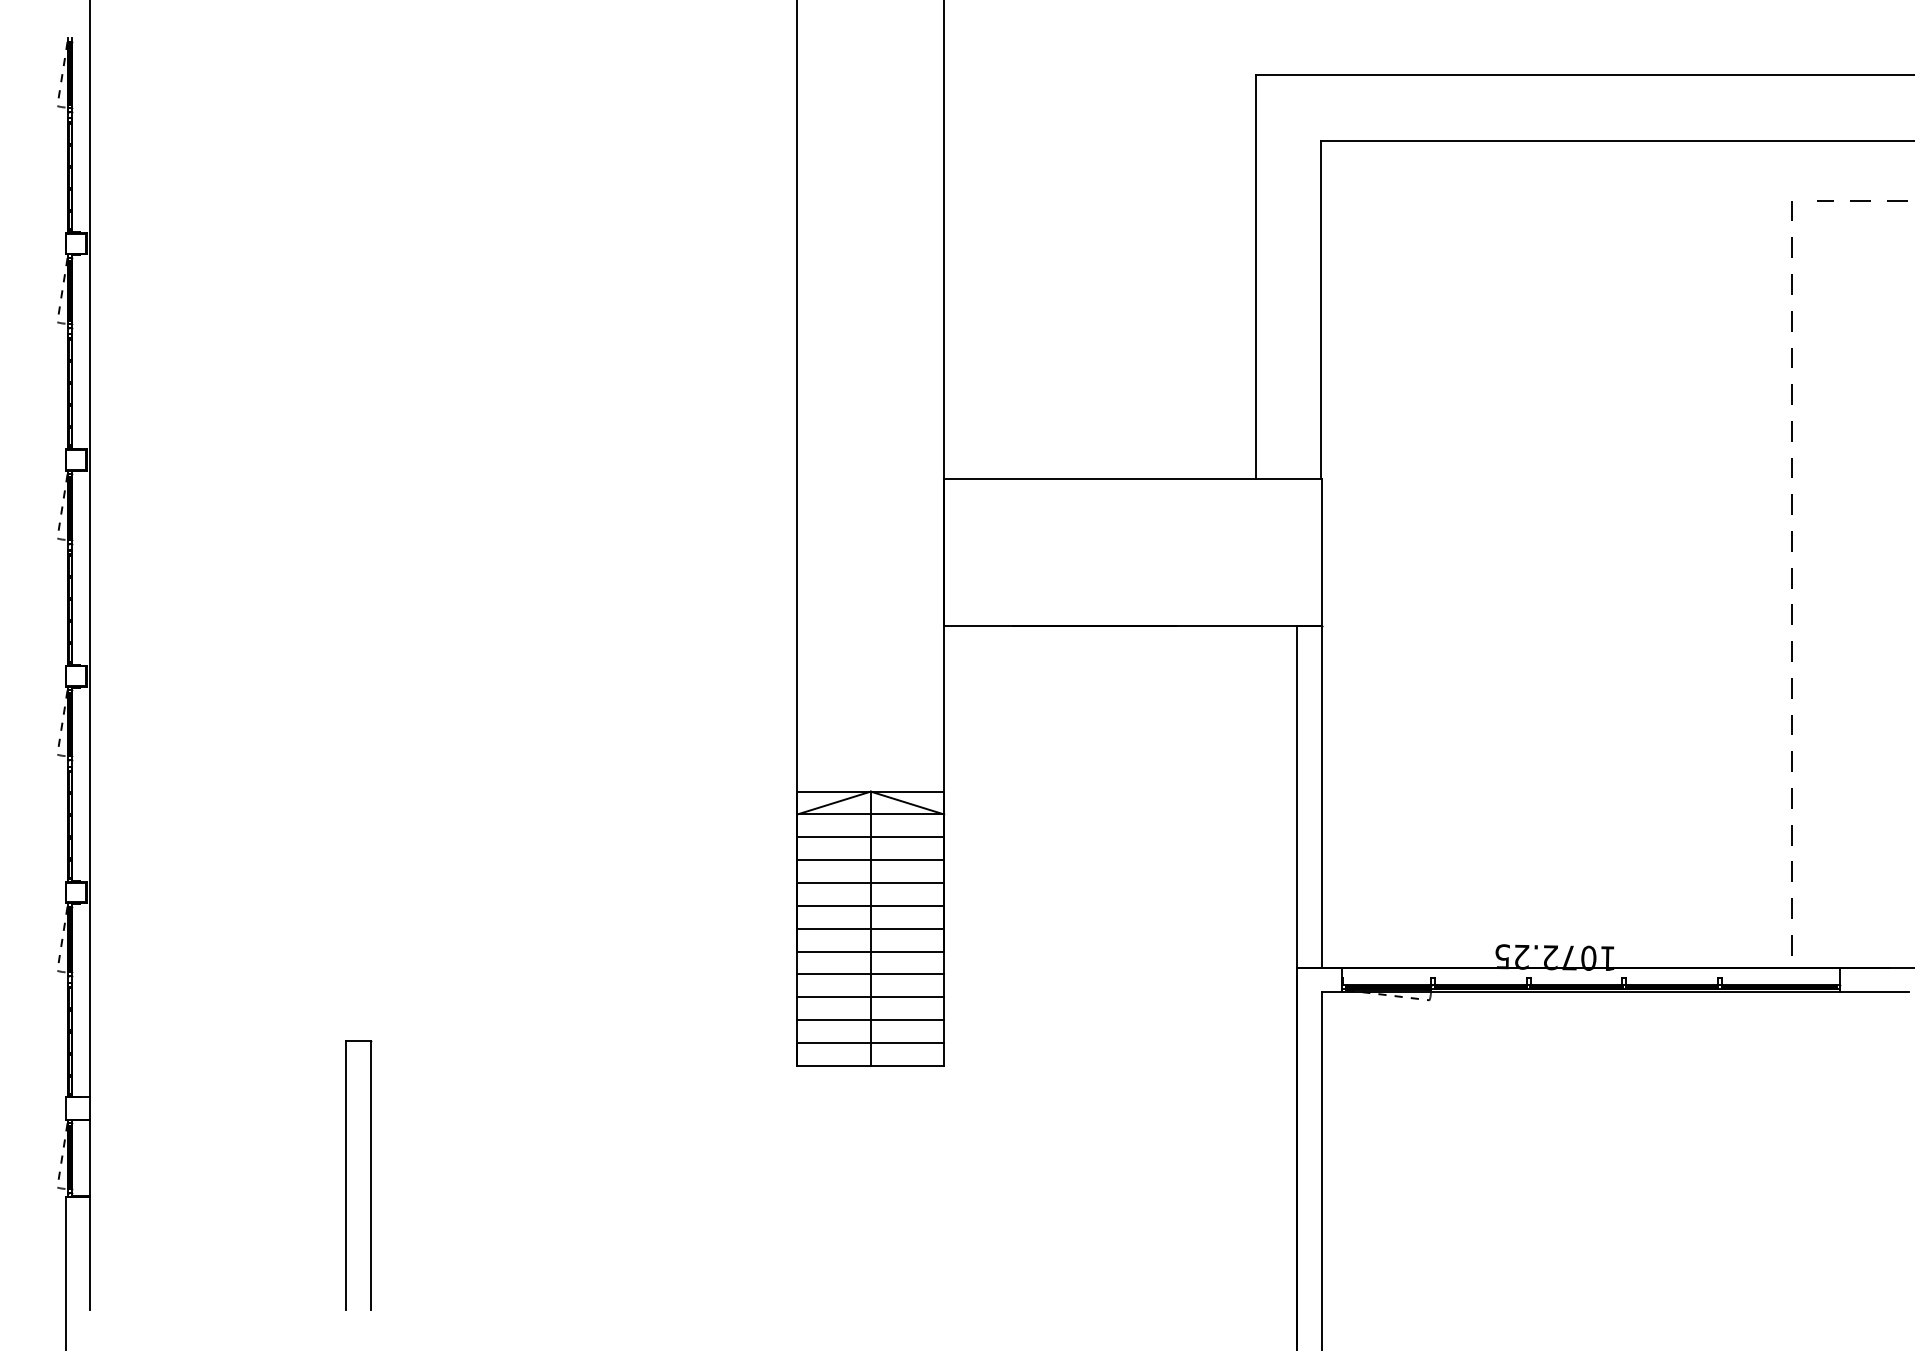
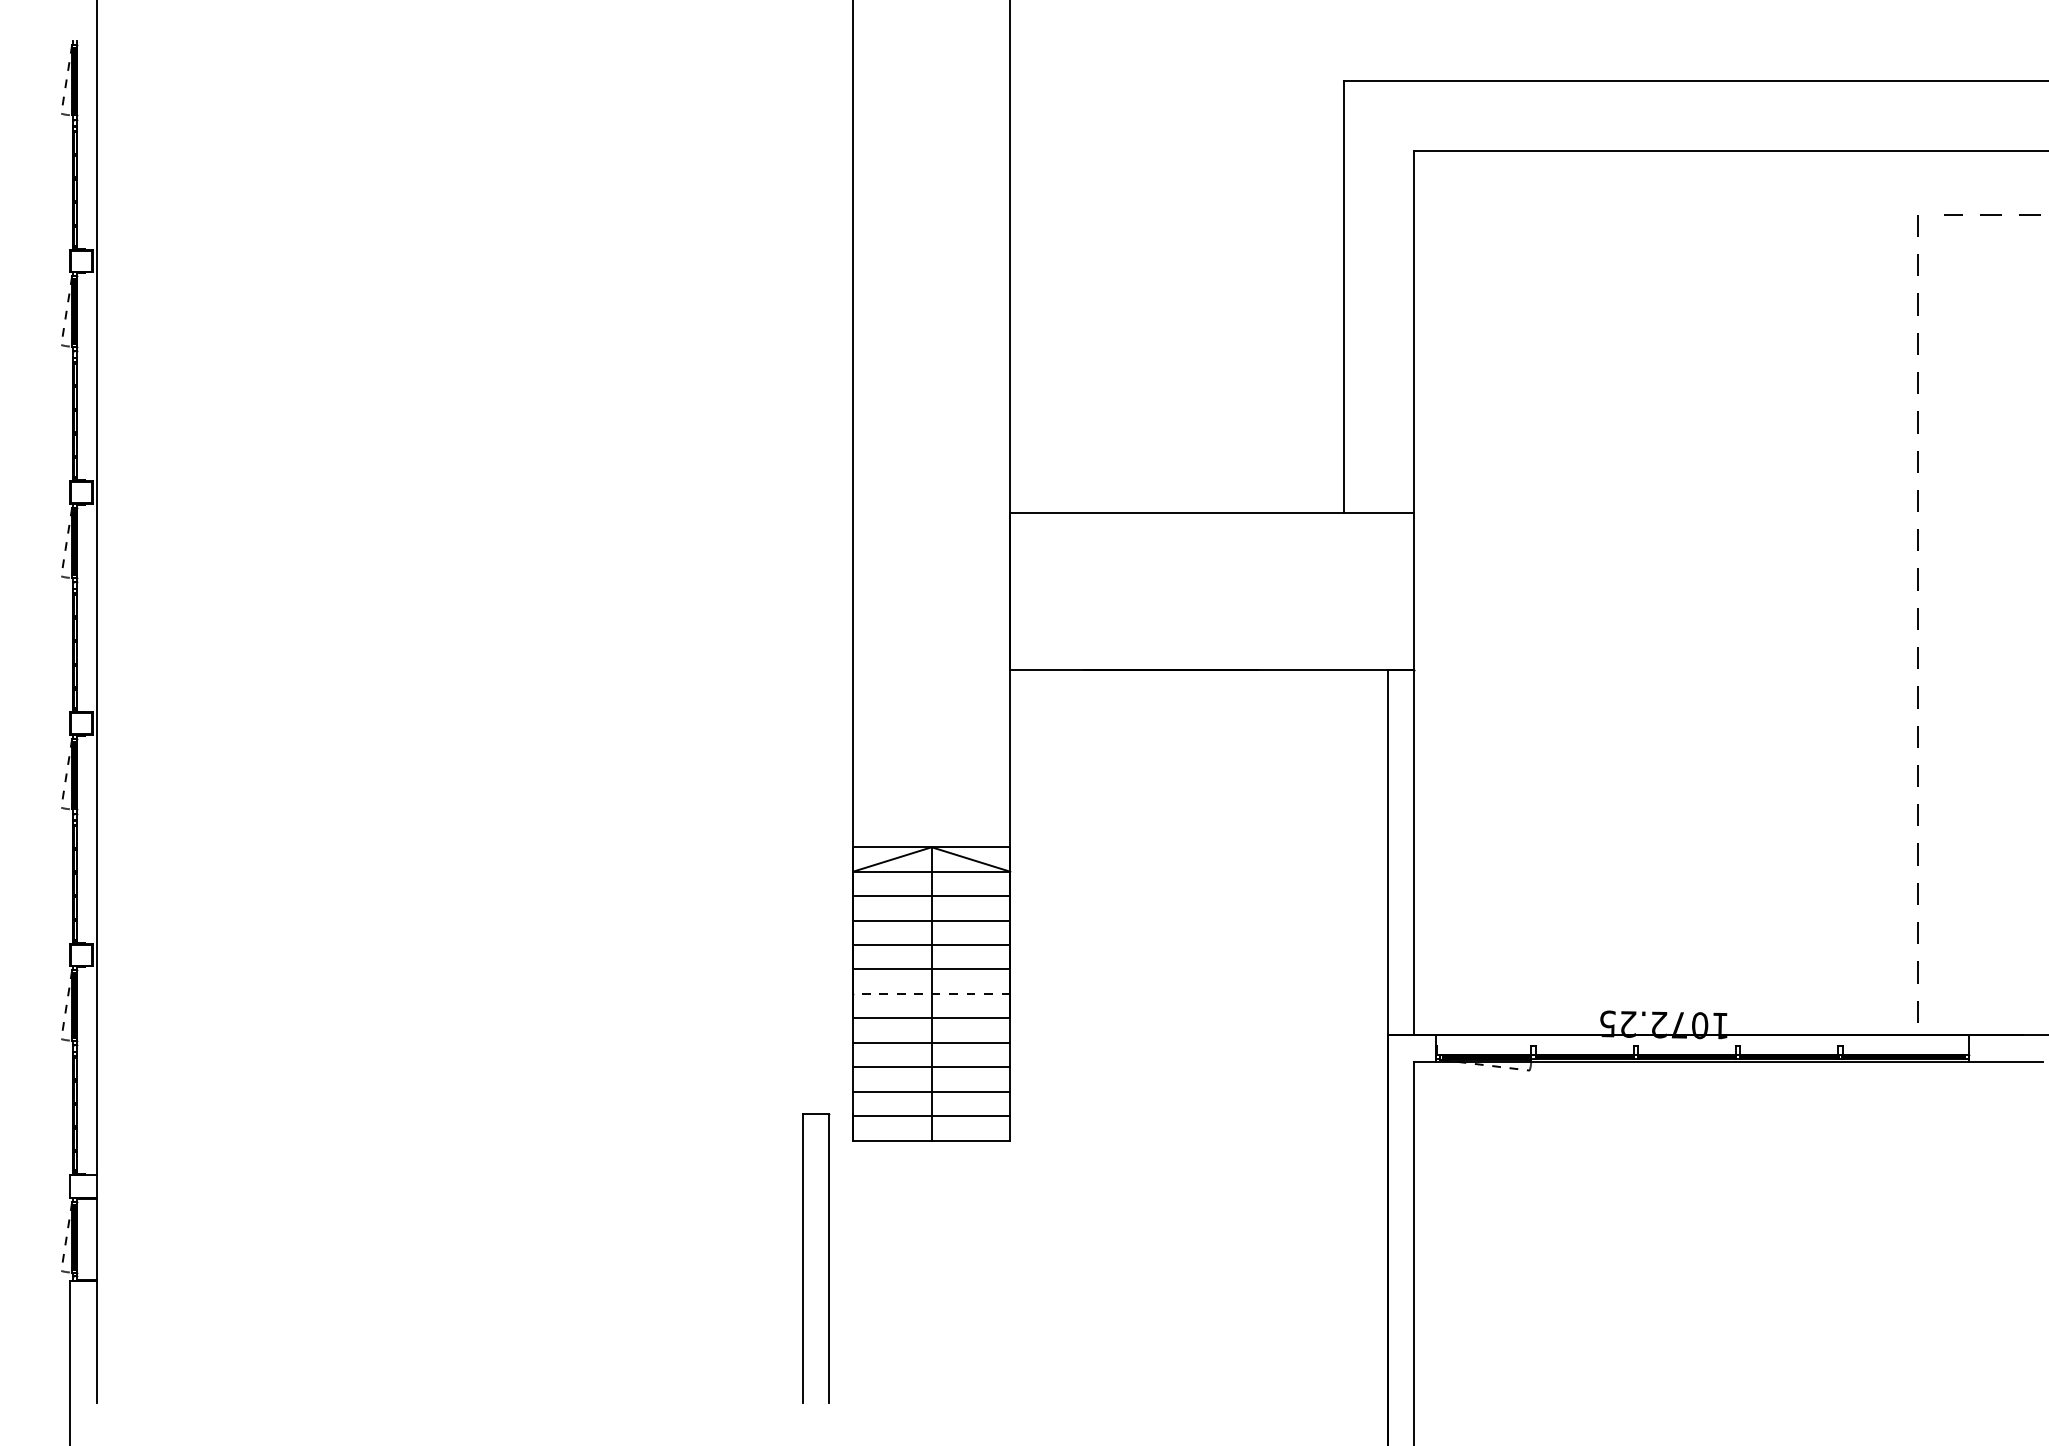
line: (870, 928) -> (931, 993), solid -> dashed
part: (346, 1175) -> (802, 1258), moved

